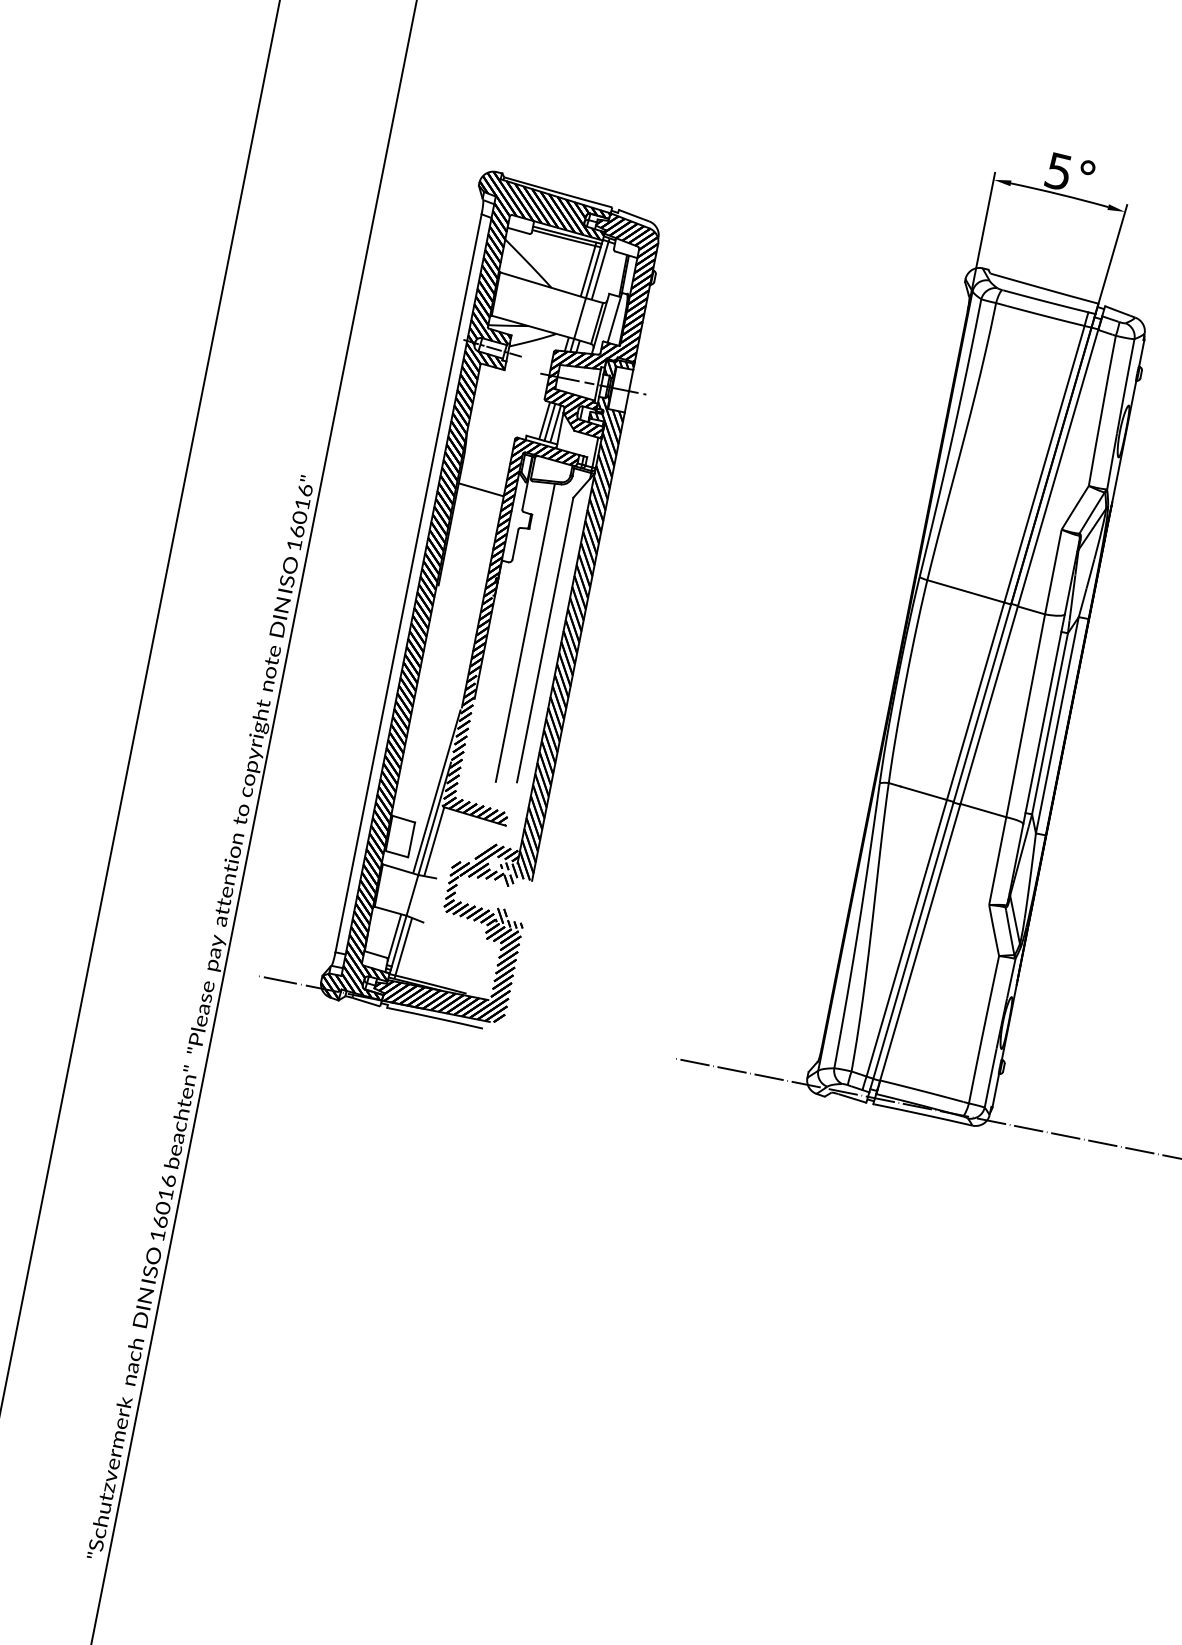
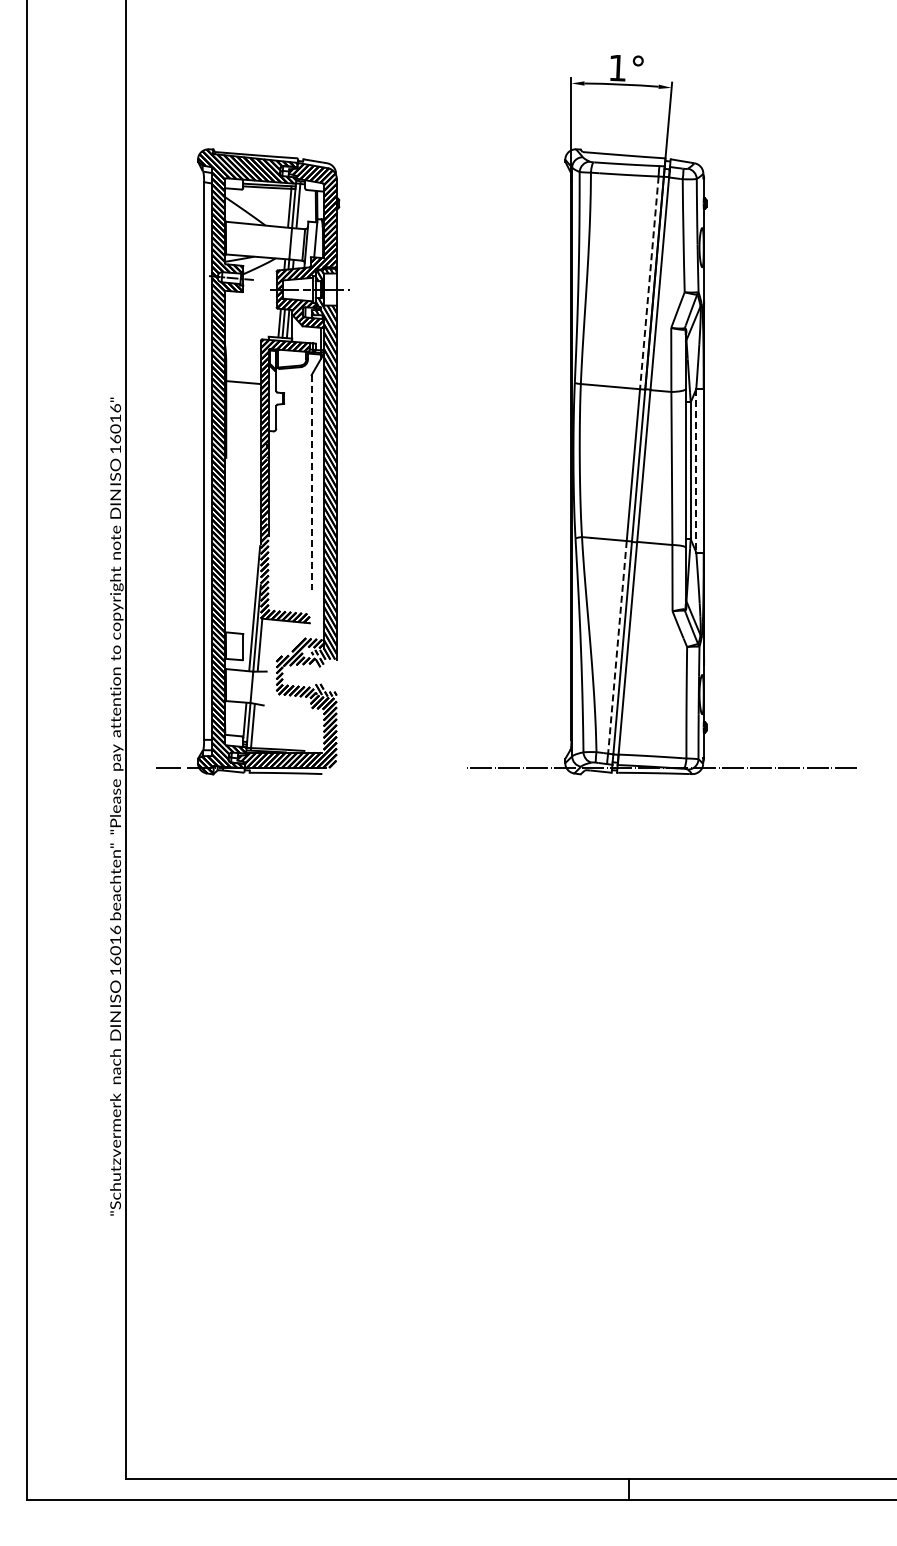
text: (1057, 170) -> (616, 67), 5° -> 1°
line: (1044, 463) -> (649, 282), solid -> dashed
line: (525, 631) -> (296, 479), removed
line: (544, 641) -> (311, 483), solid -> dashed
line: (1057, 724) -> (696, 470), solid -> dashed
line: (906, 938) -> (617, 647), solid -> dashed

